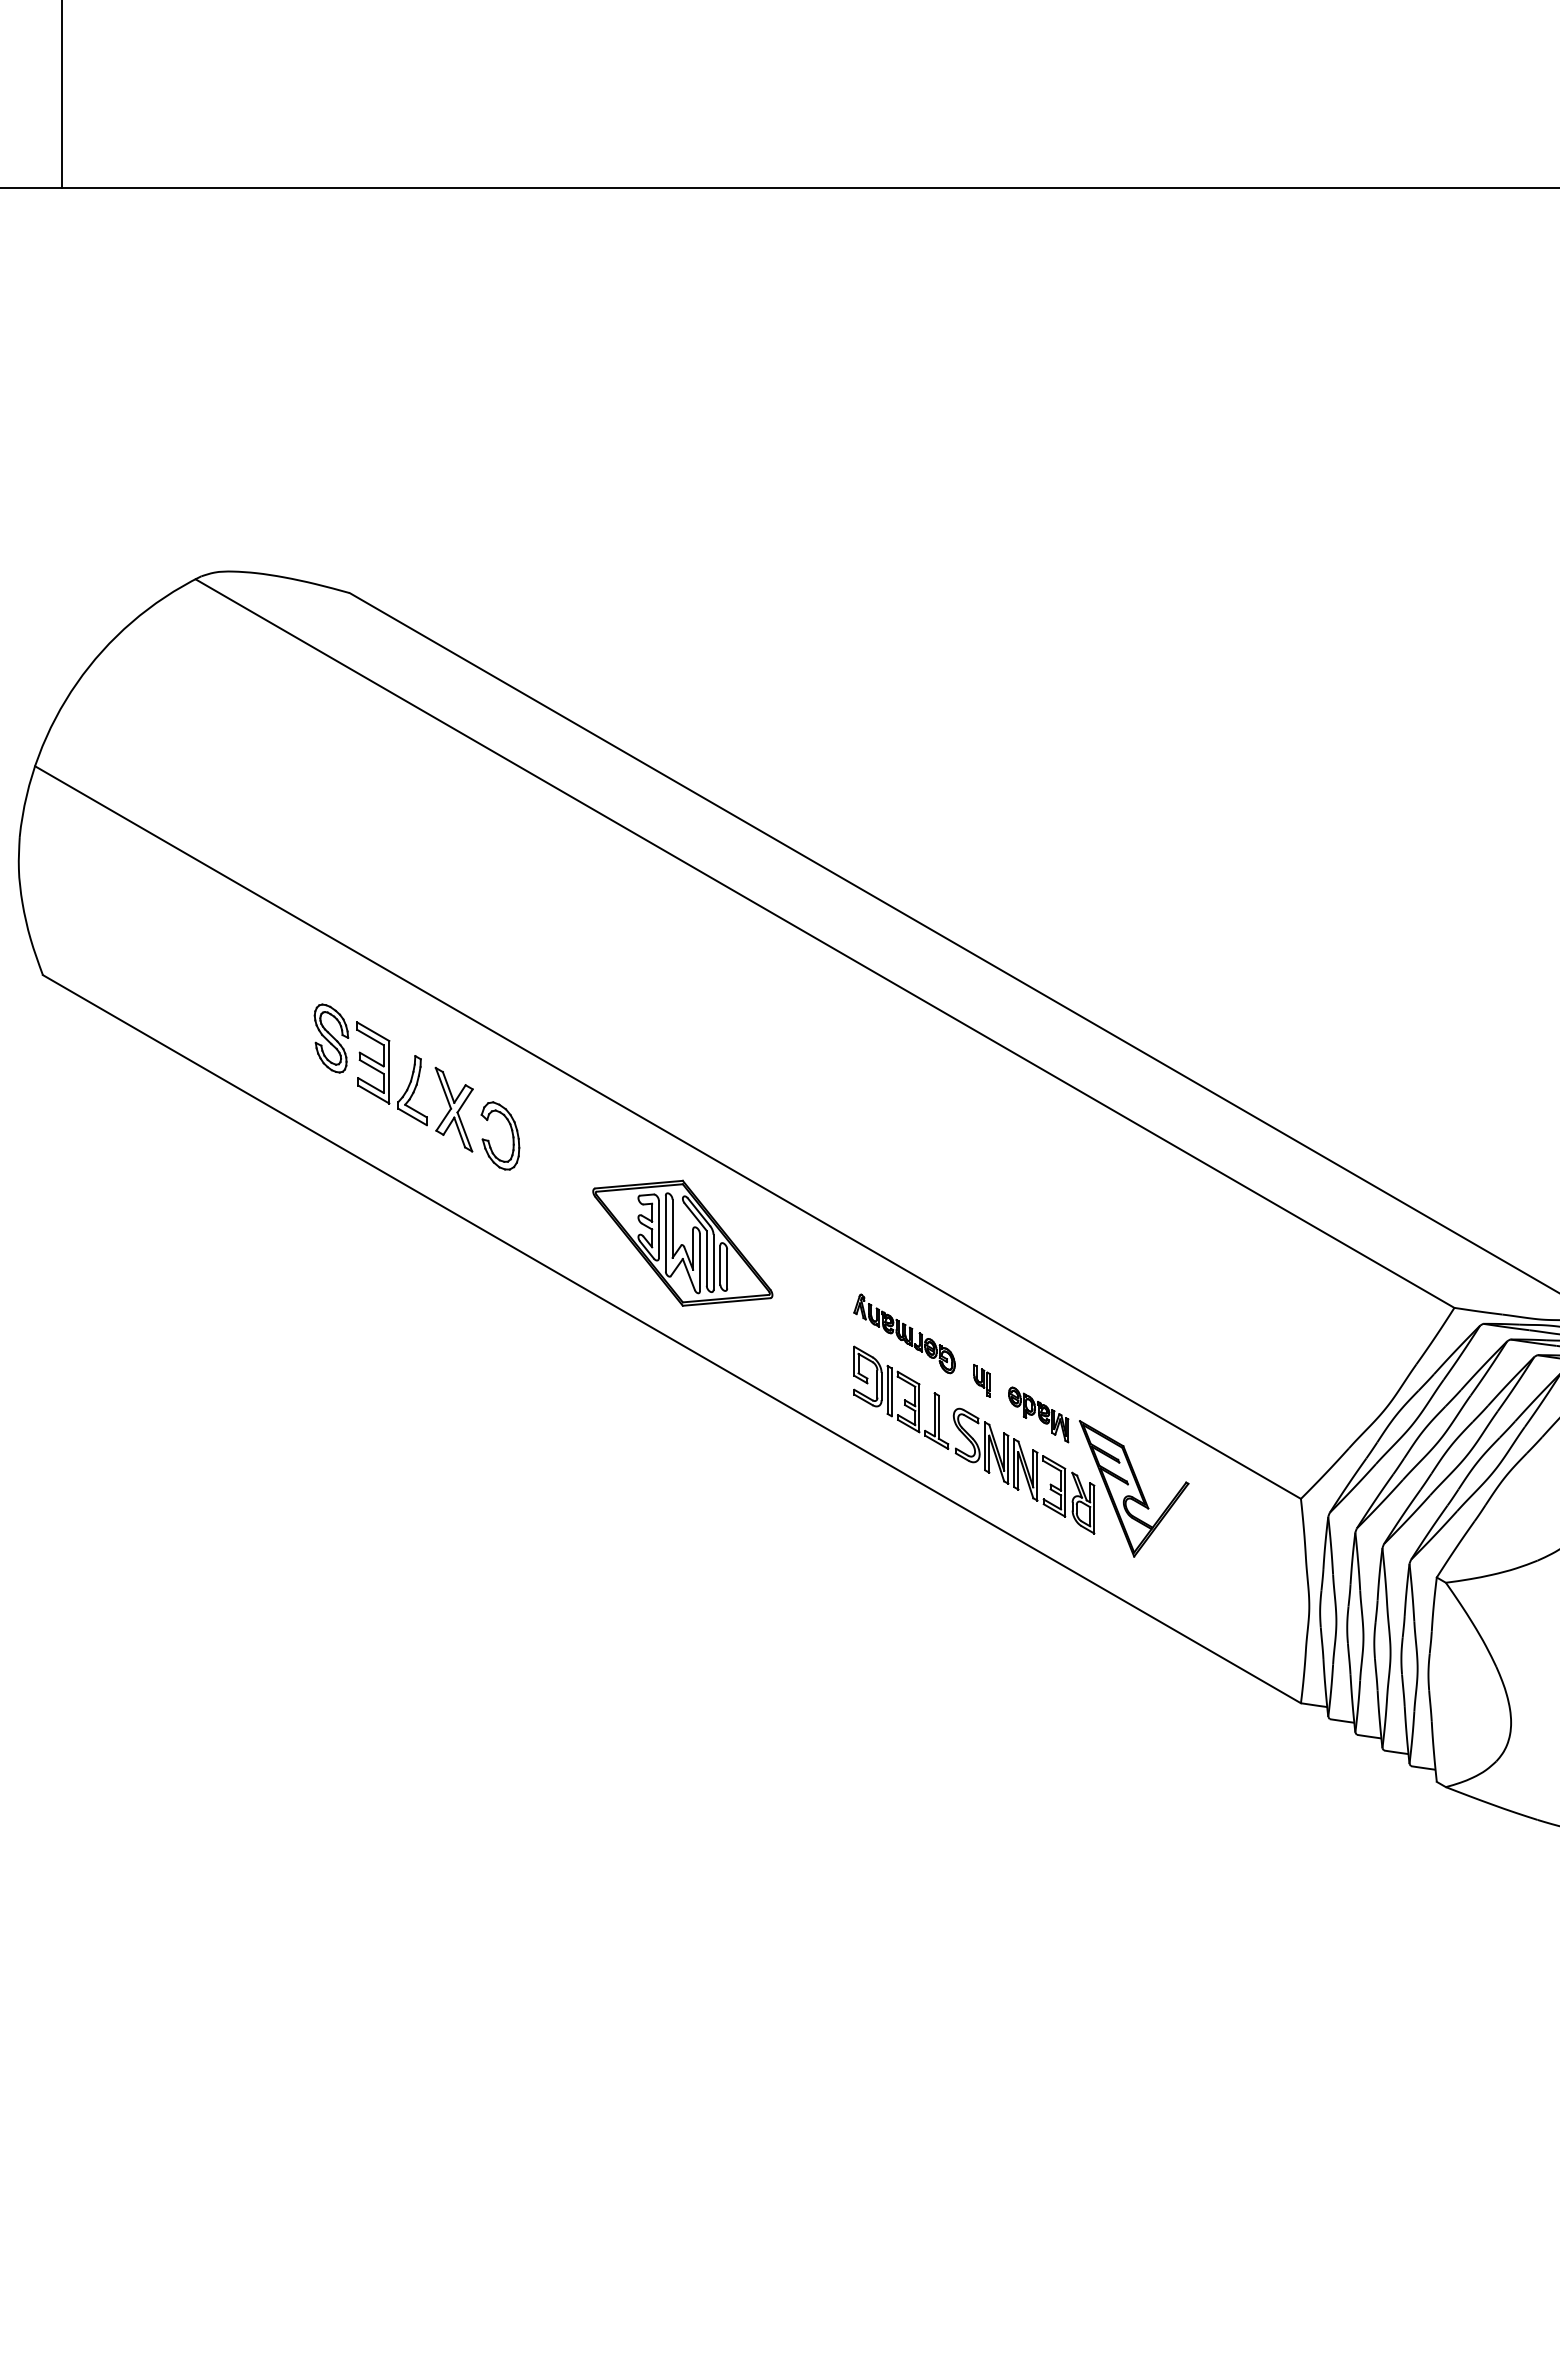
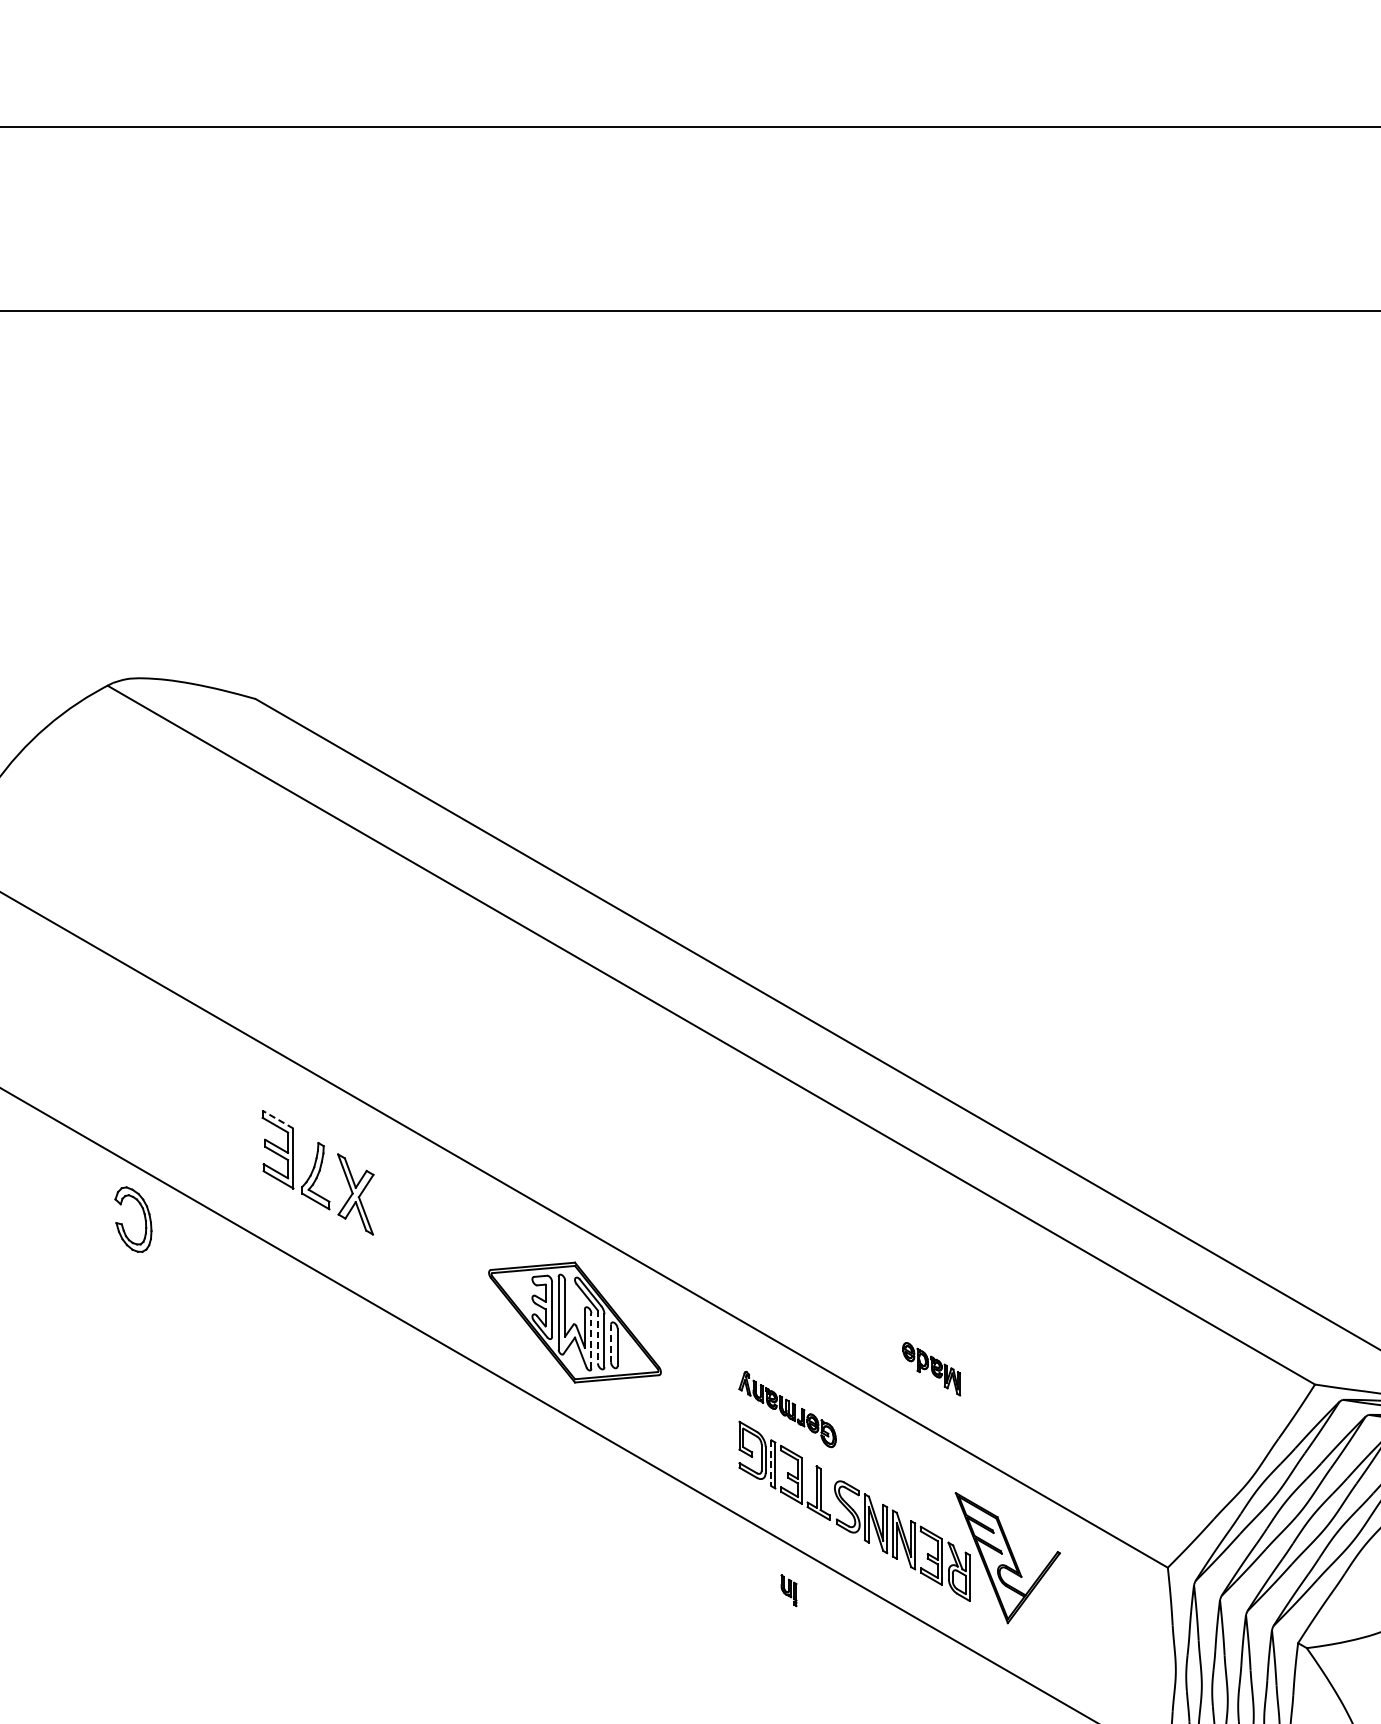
line: (373, 1031) -> (278, 1119), solid -> dashed
part: (331, 1038) -> (238, 1126), removed
part: (511, 1133) -> (144, 1217), moved
line: (706, 1258) -> (597, 1337), solid -> dashed
line: (699, 1262) -> (590, 1341), solid -> dashed
line: (720, 1265) -> (611, 1343), solid -> dashed
part: (981, 1380) -> (788, 1590), moved
line: (887, 1389) -> (771, 1462), solid -> dashed
part: (1038, 1414) -> (931, 1368), moved

